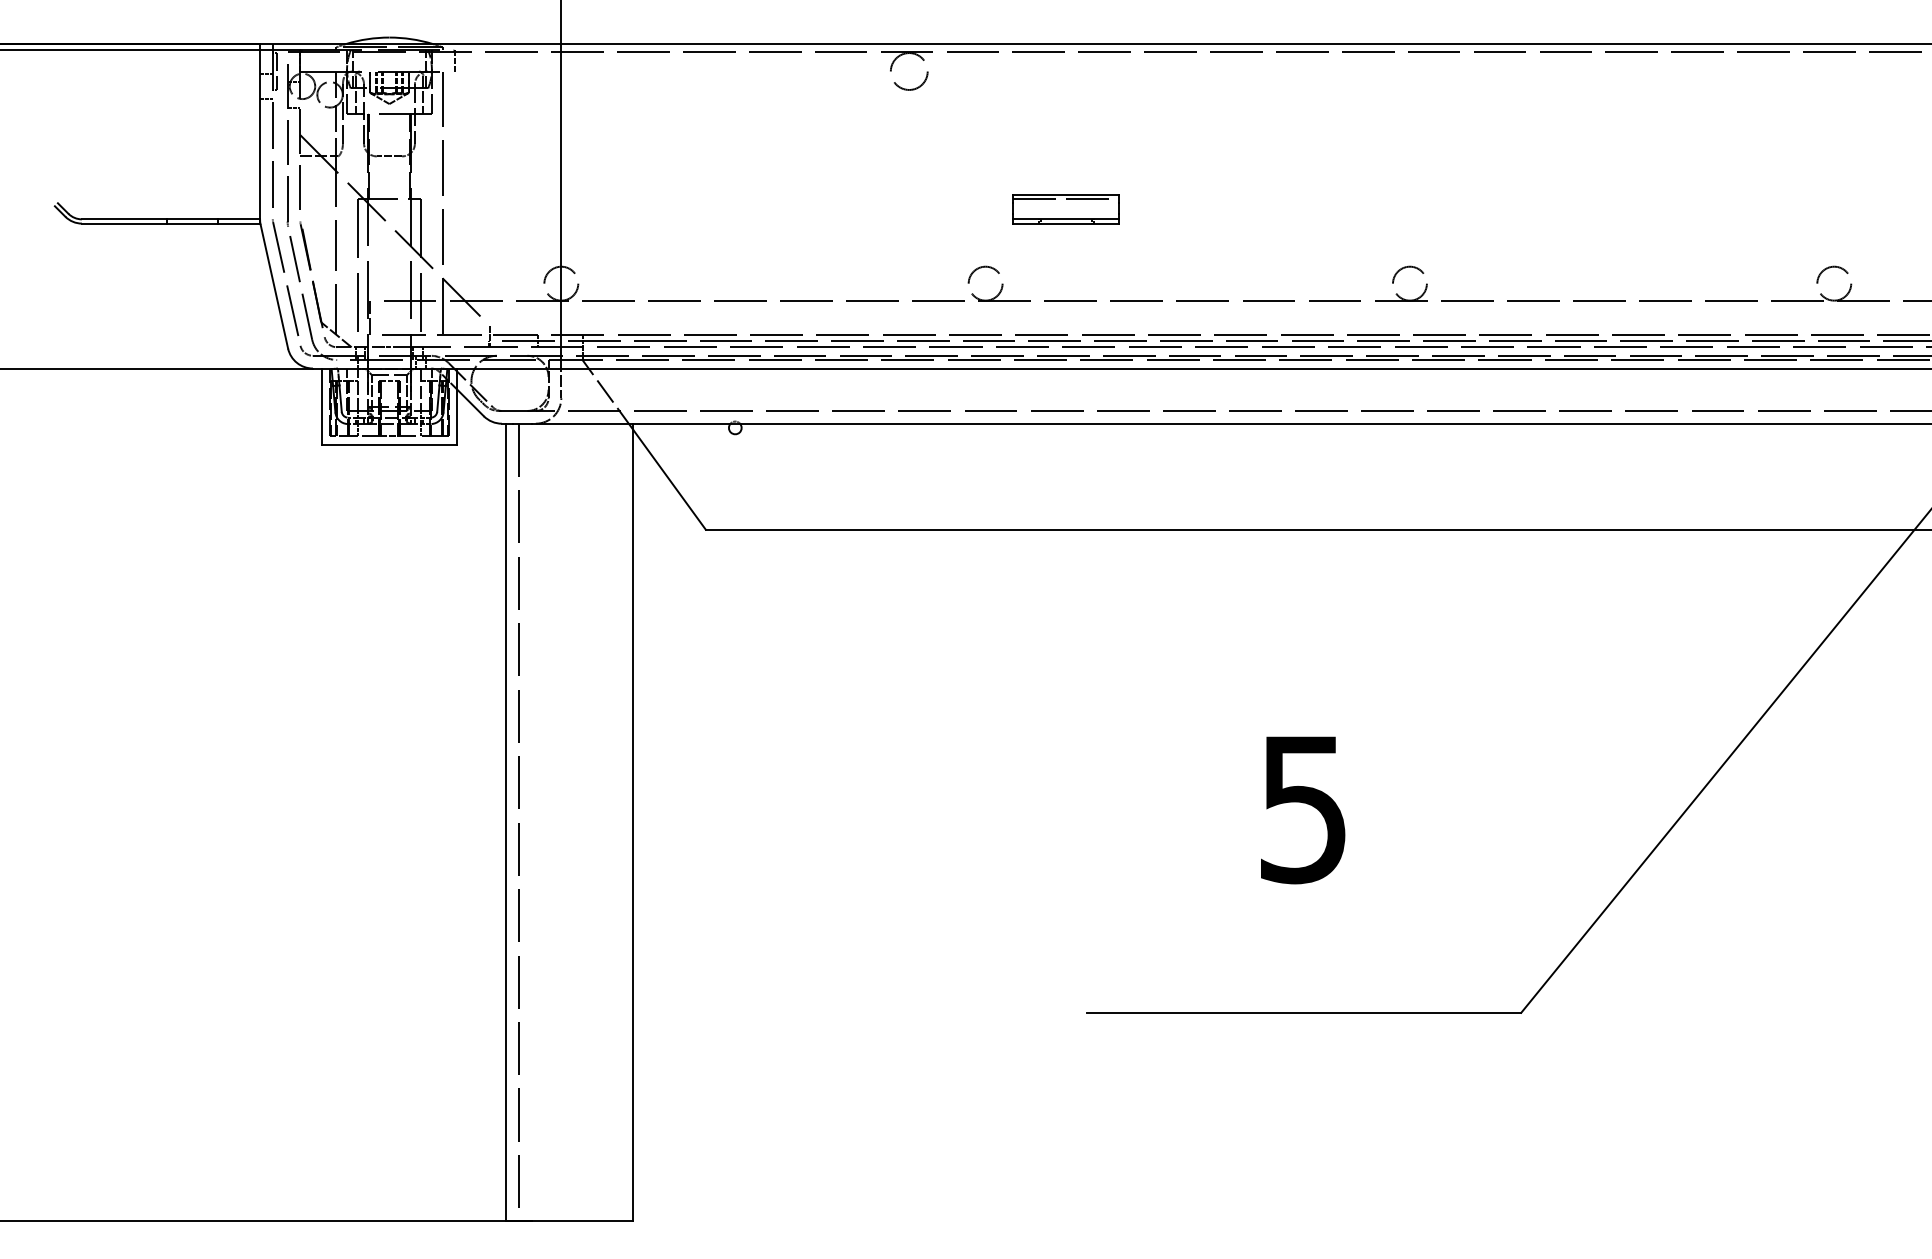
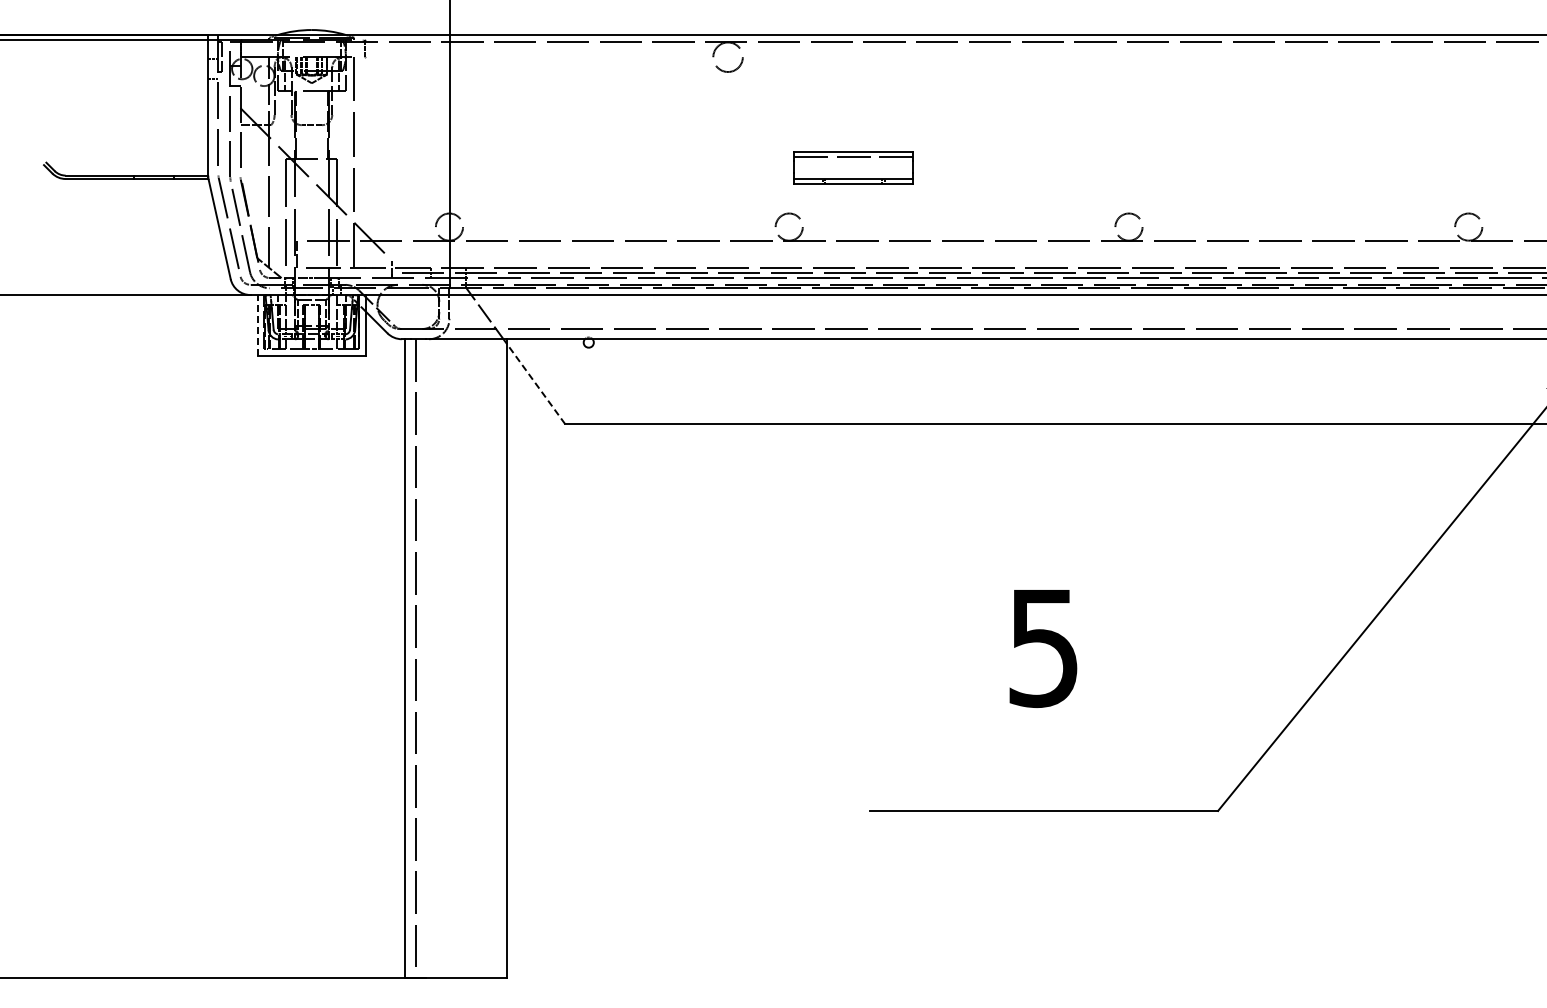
part: (1065, 209) -> (853, 167), size x1.4
line: (321, 406) -> (257, 325), solid -> dashed
line: (668, 479) -> (535, 383), solid -> dashed

